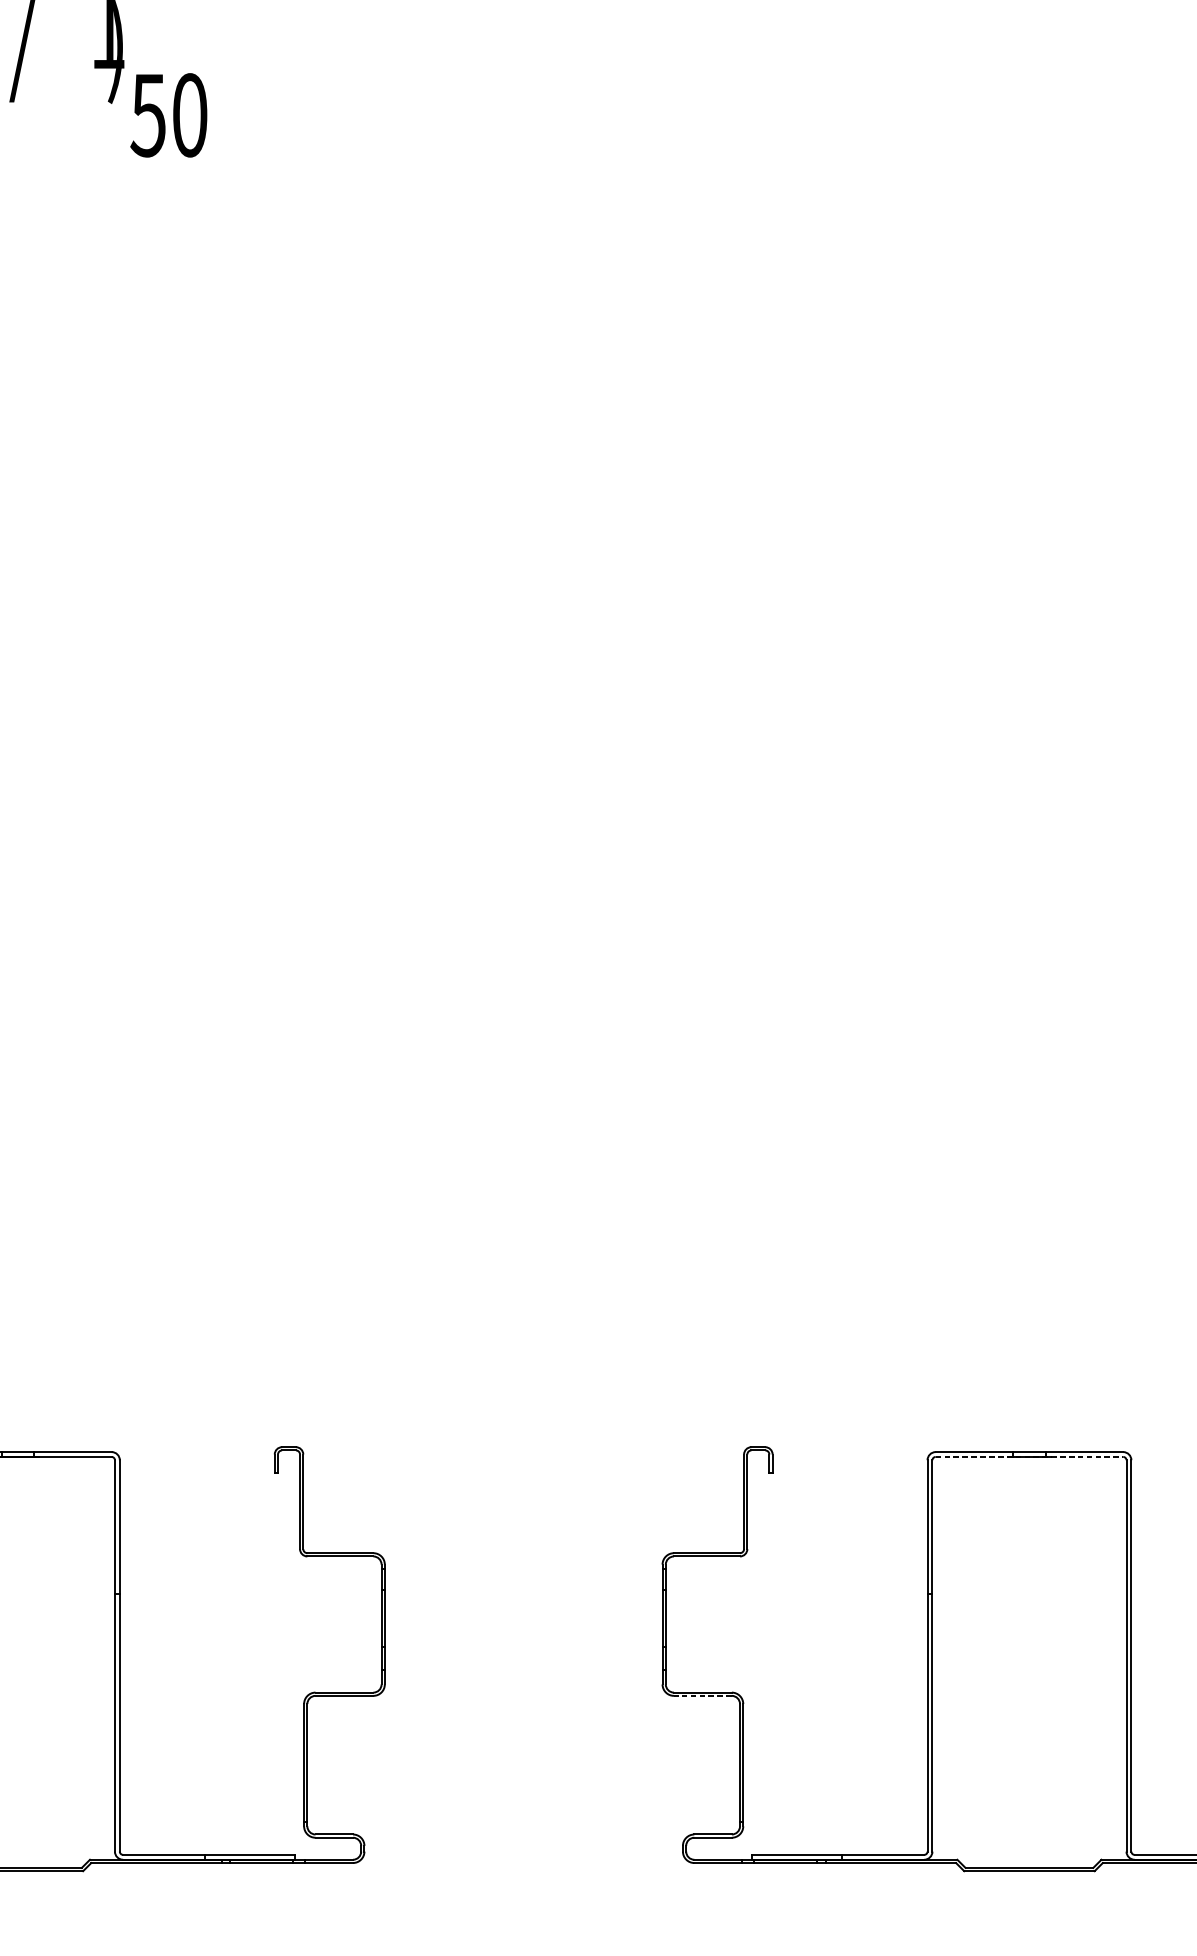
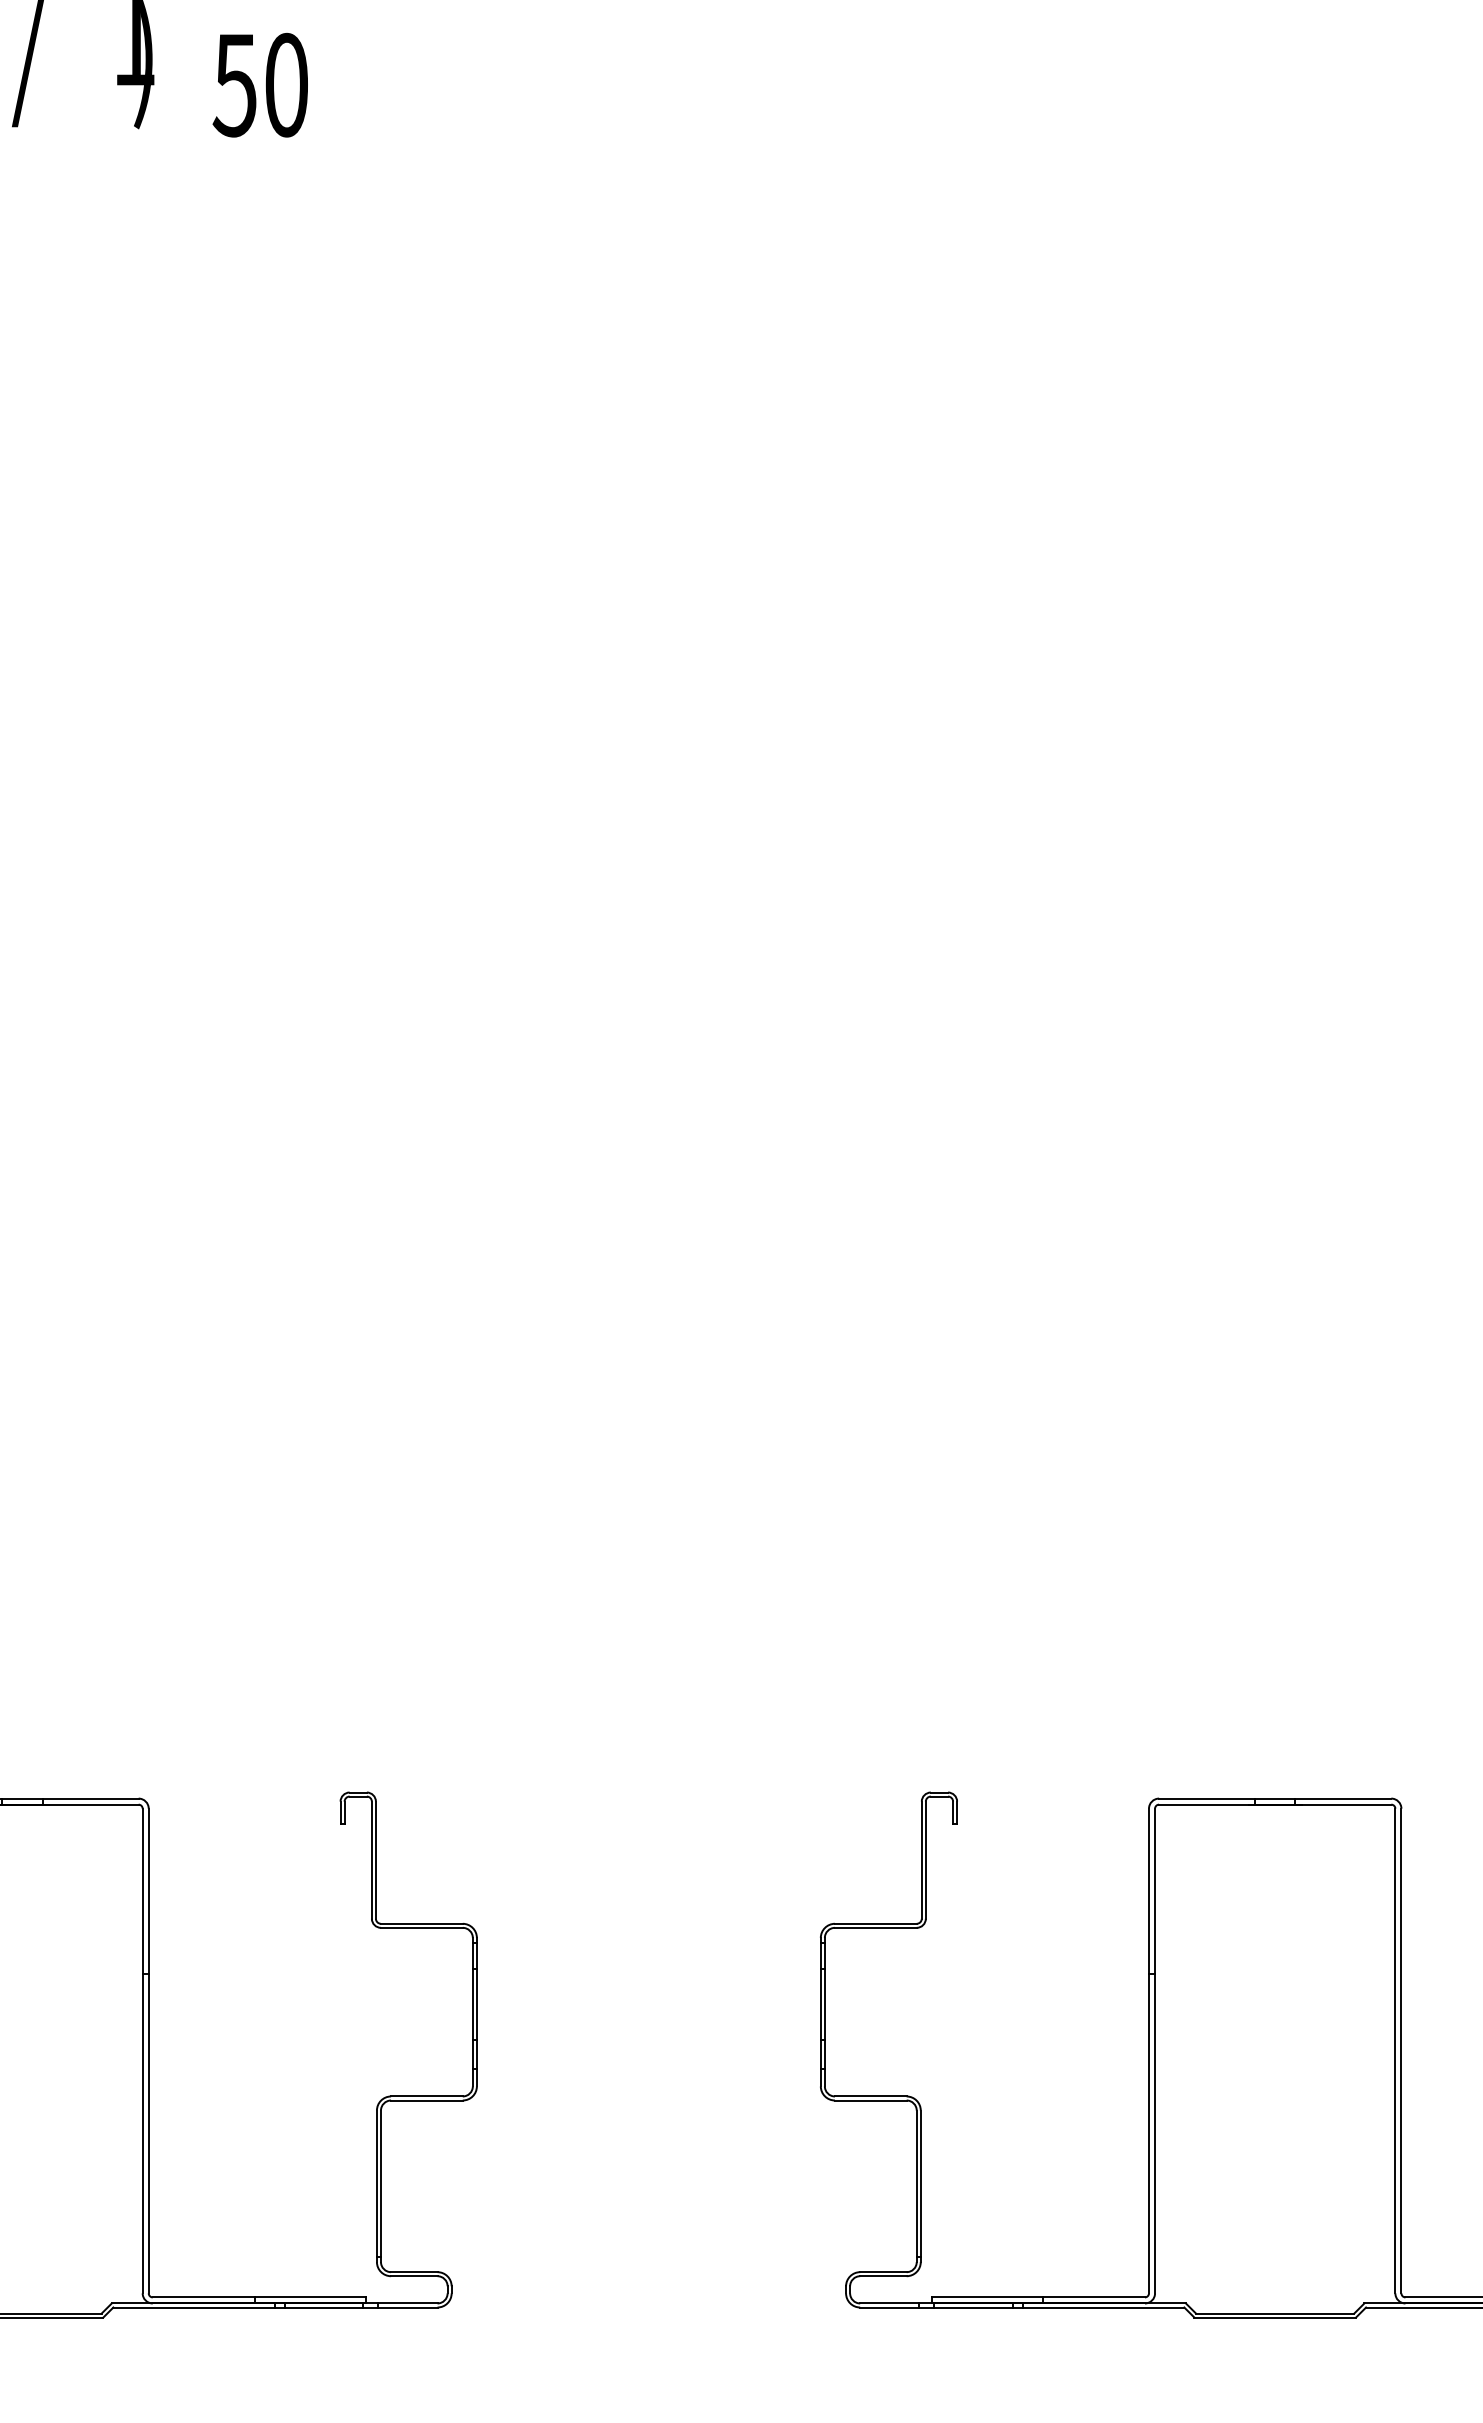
text: (168, 115) -> (259, 85), moved
line: (1029, 1456) -> (1275, 1804), dashed -> solid
line: (702, 1695) -> (870, 2100), dashed -> solid

